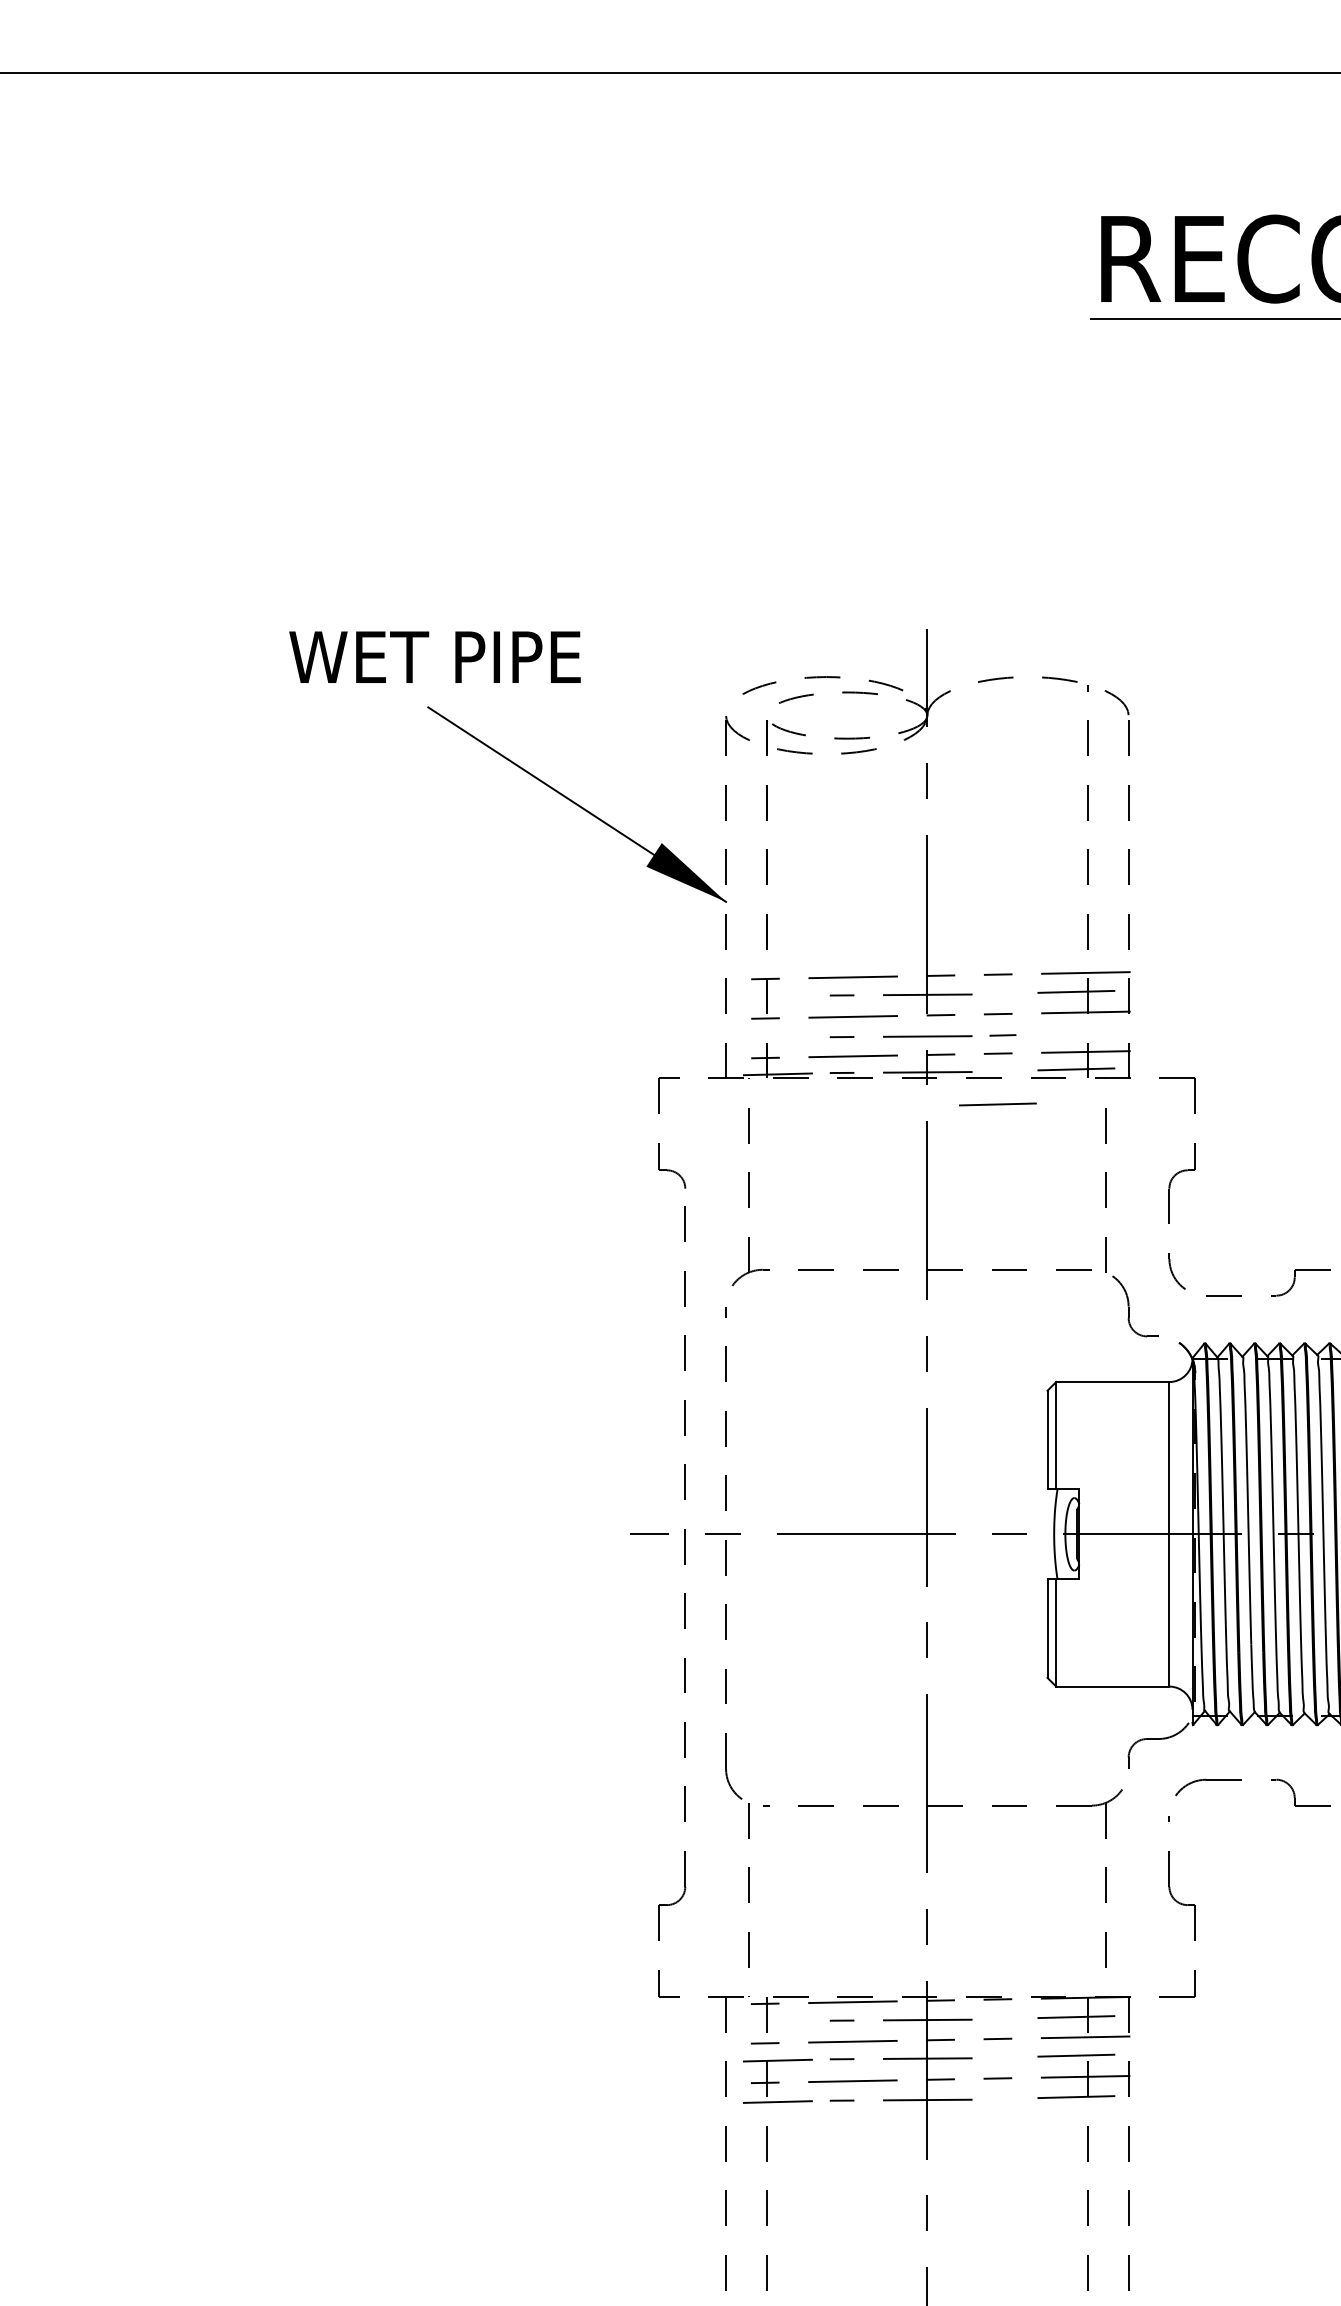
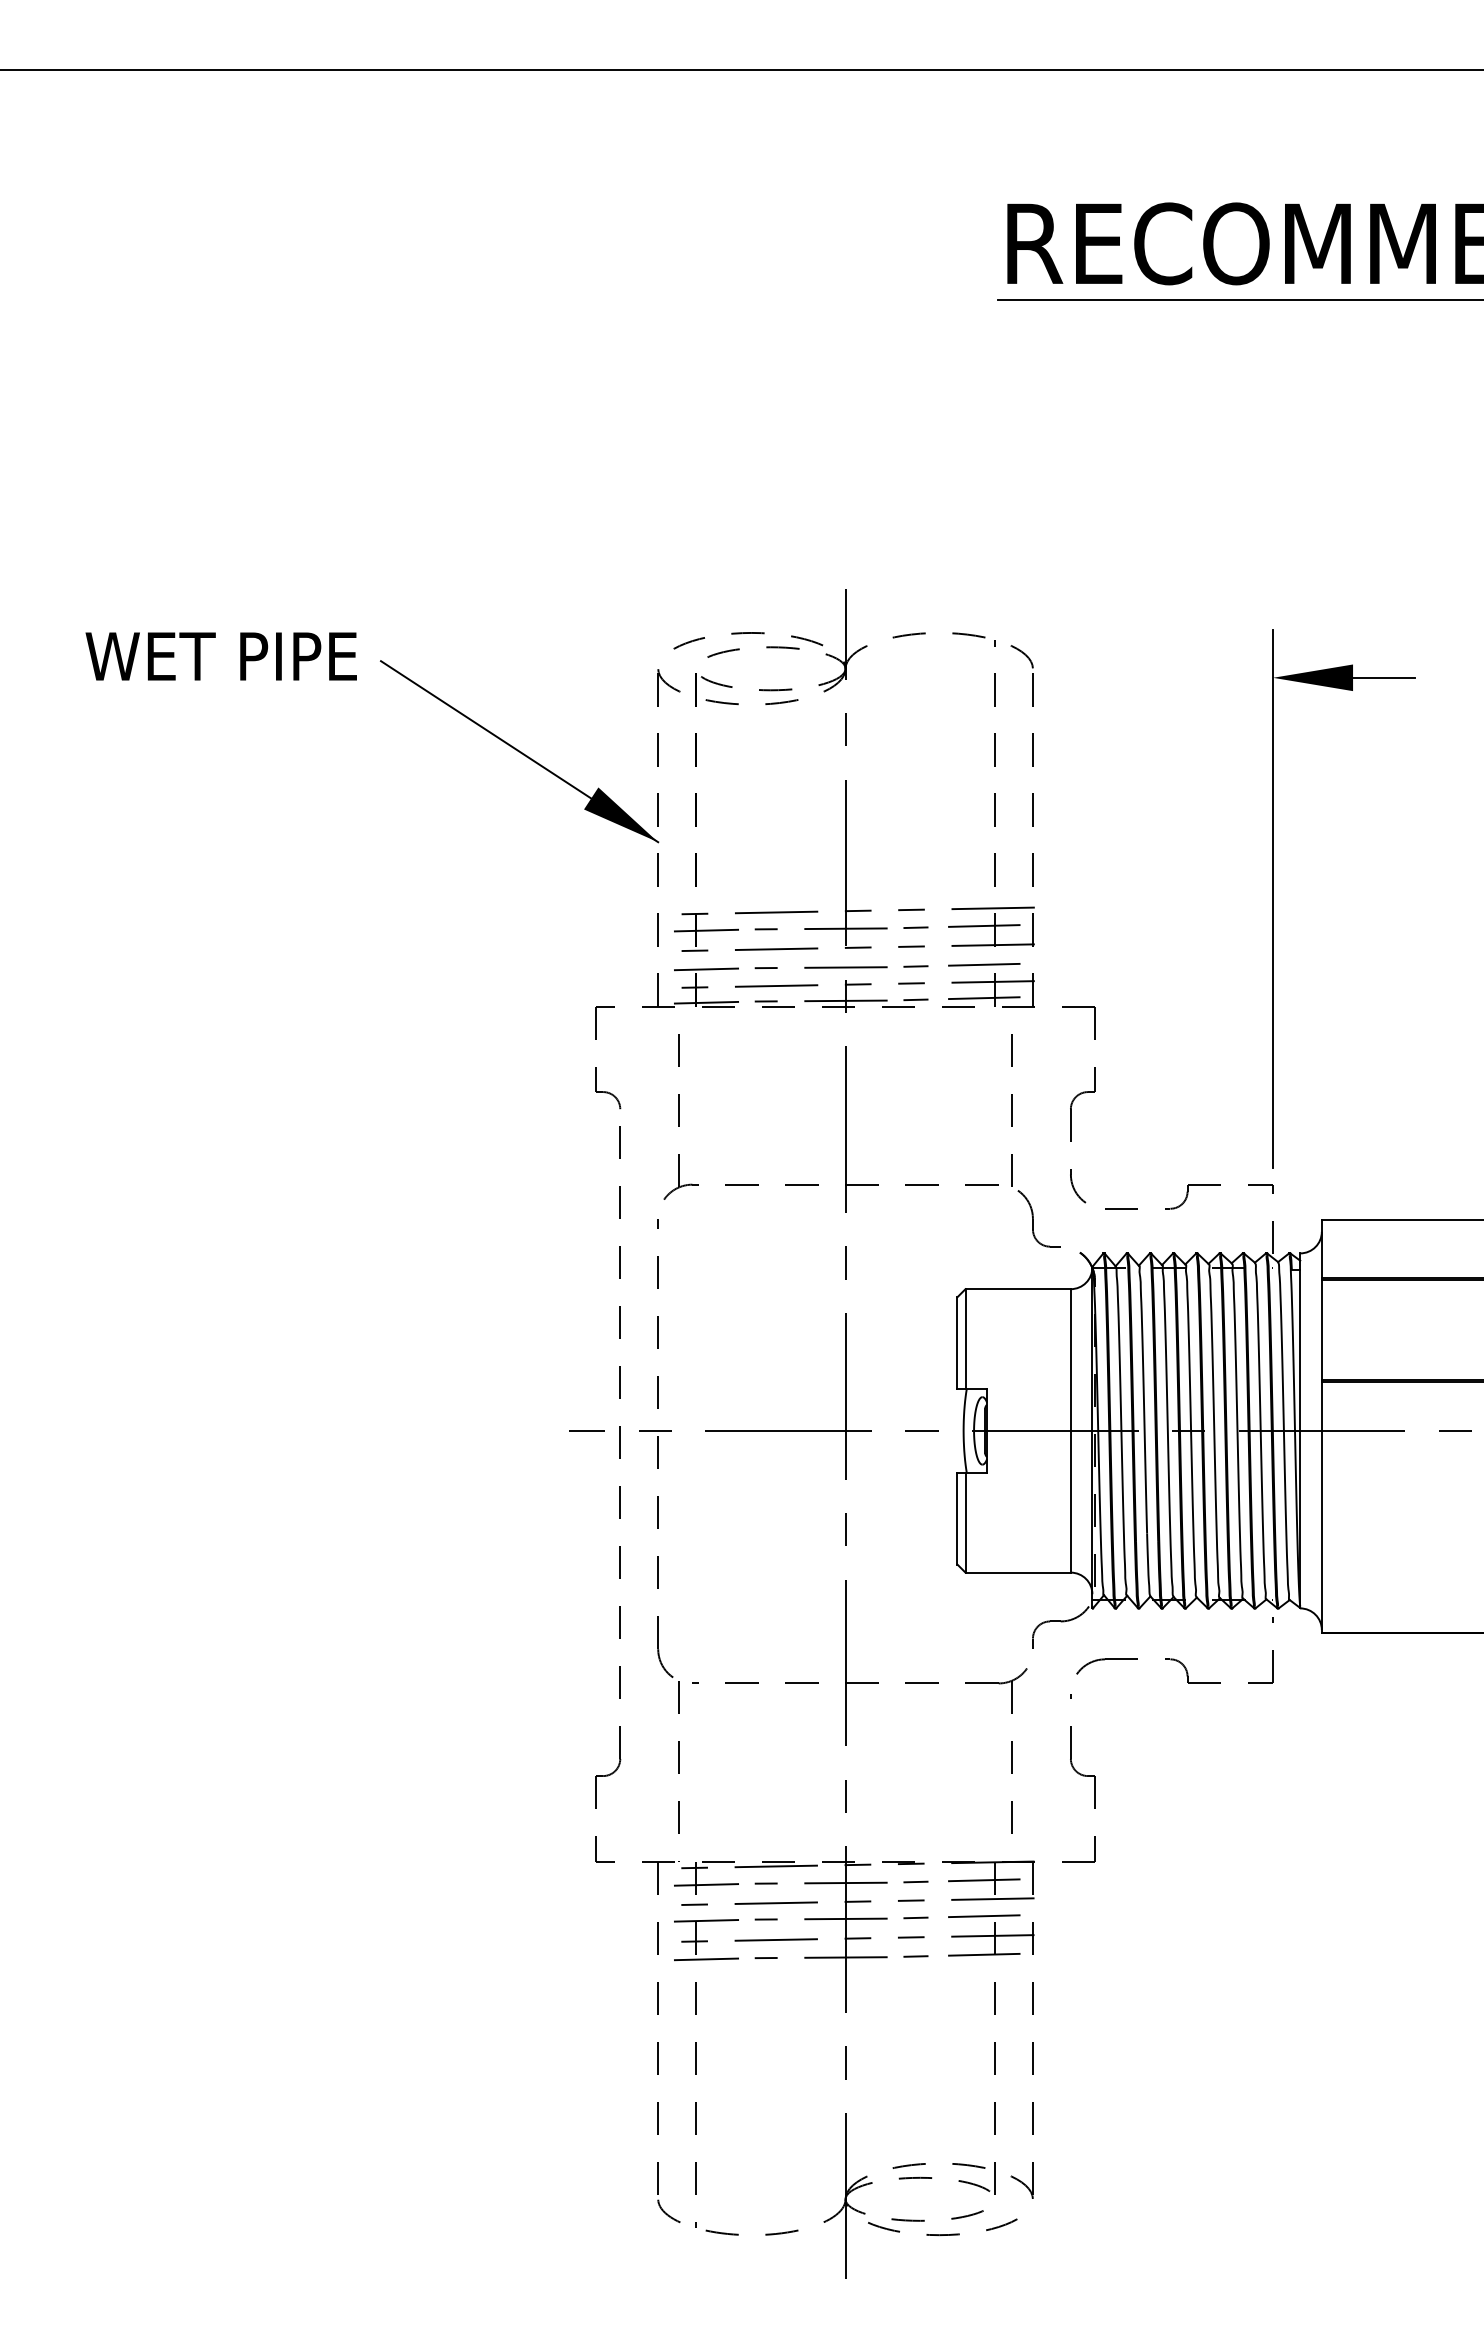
text: (434, 657) -> (220, 656), moved
line: (1002, 993) -> (915, 927), added
line: (777, 996) -> (706, 930), added
line: (777, 1038) -> (706, 969), added
line: (1002, 1070) -> (915, 999), added
line: (998, 1104) -> (984, 964), moved
line: (1002, 2018) -> (915, 1881), added
line: (777, 2021) -> (706, 1884), added
line: (1002, 2057) -> (915, 1917), added
line: (1002, 2098) -> (915, 1956), added

